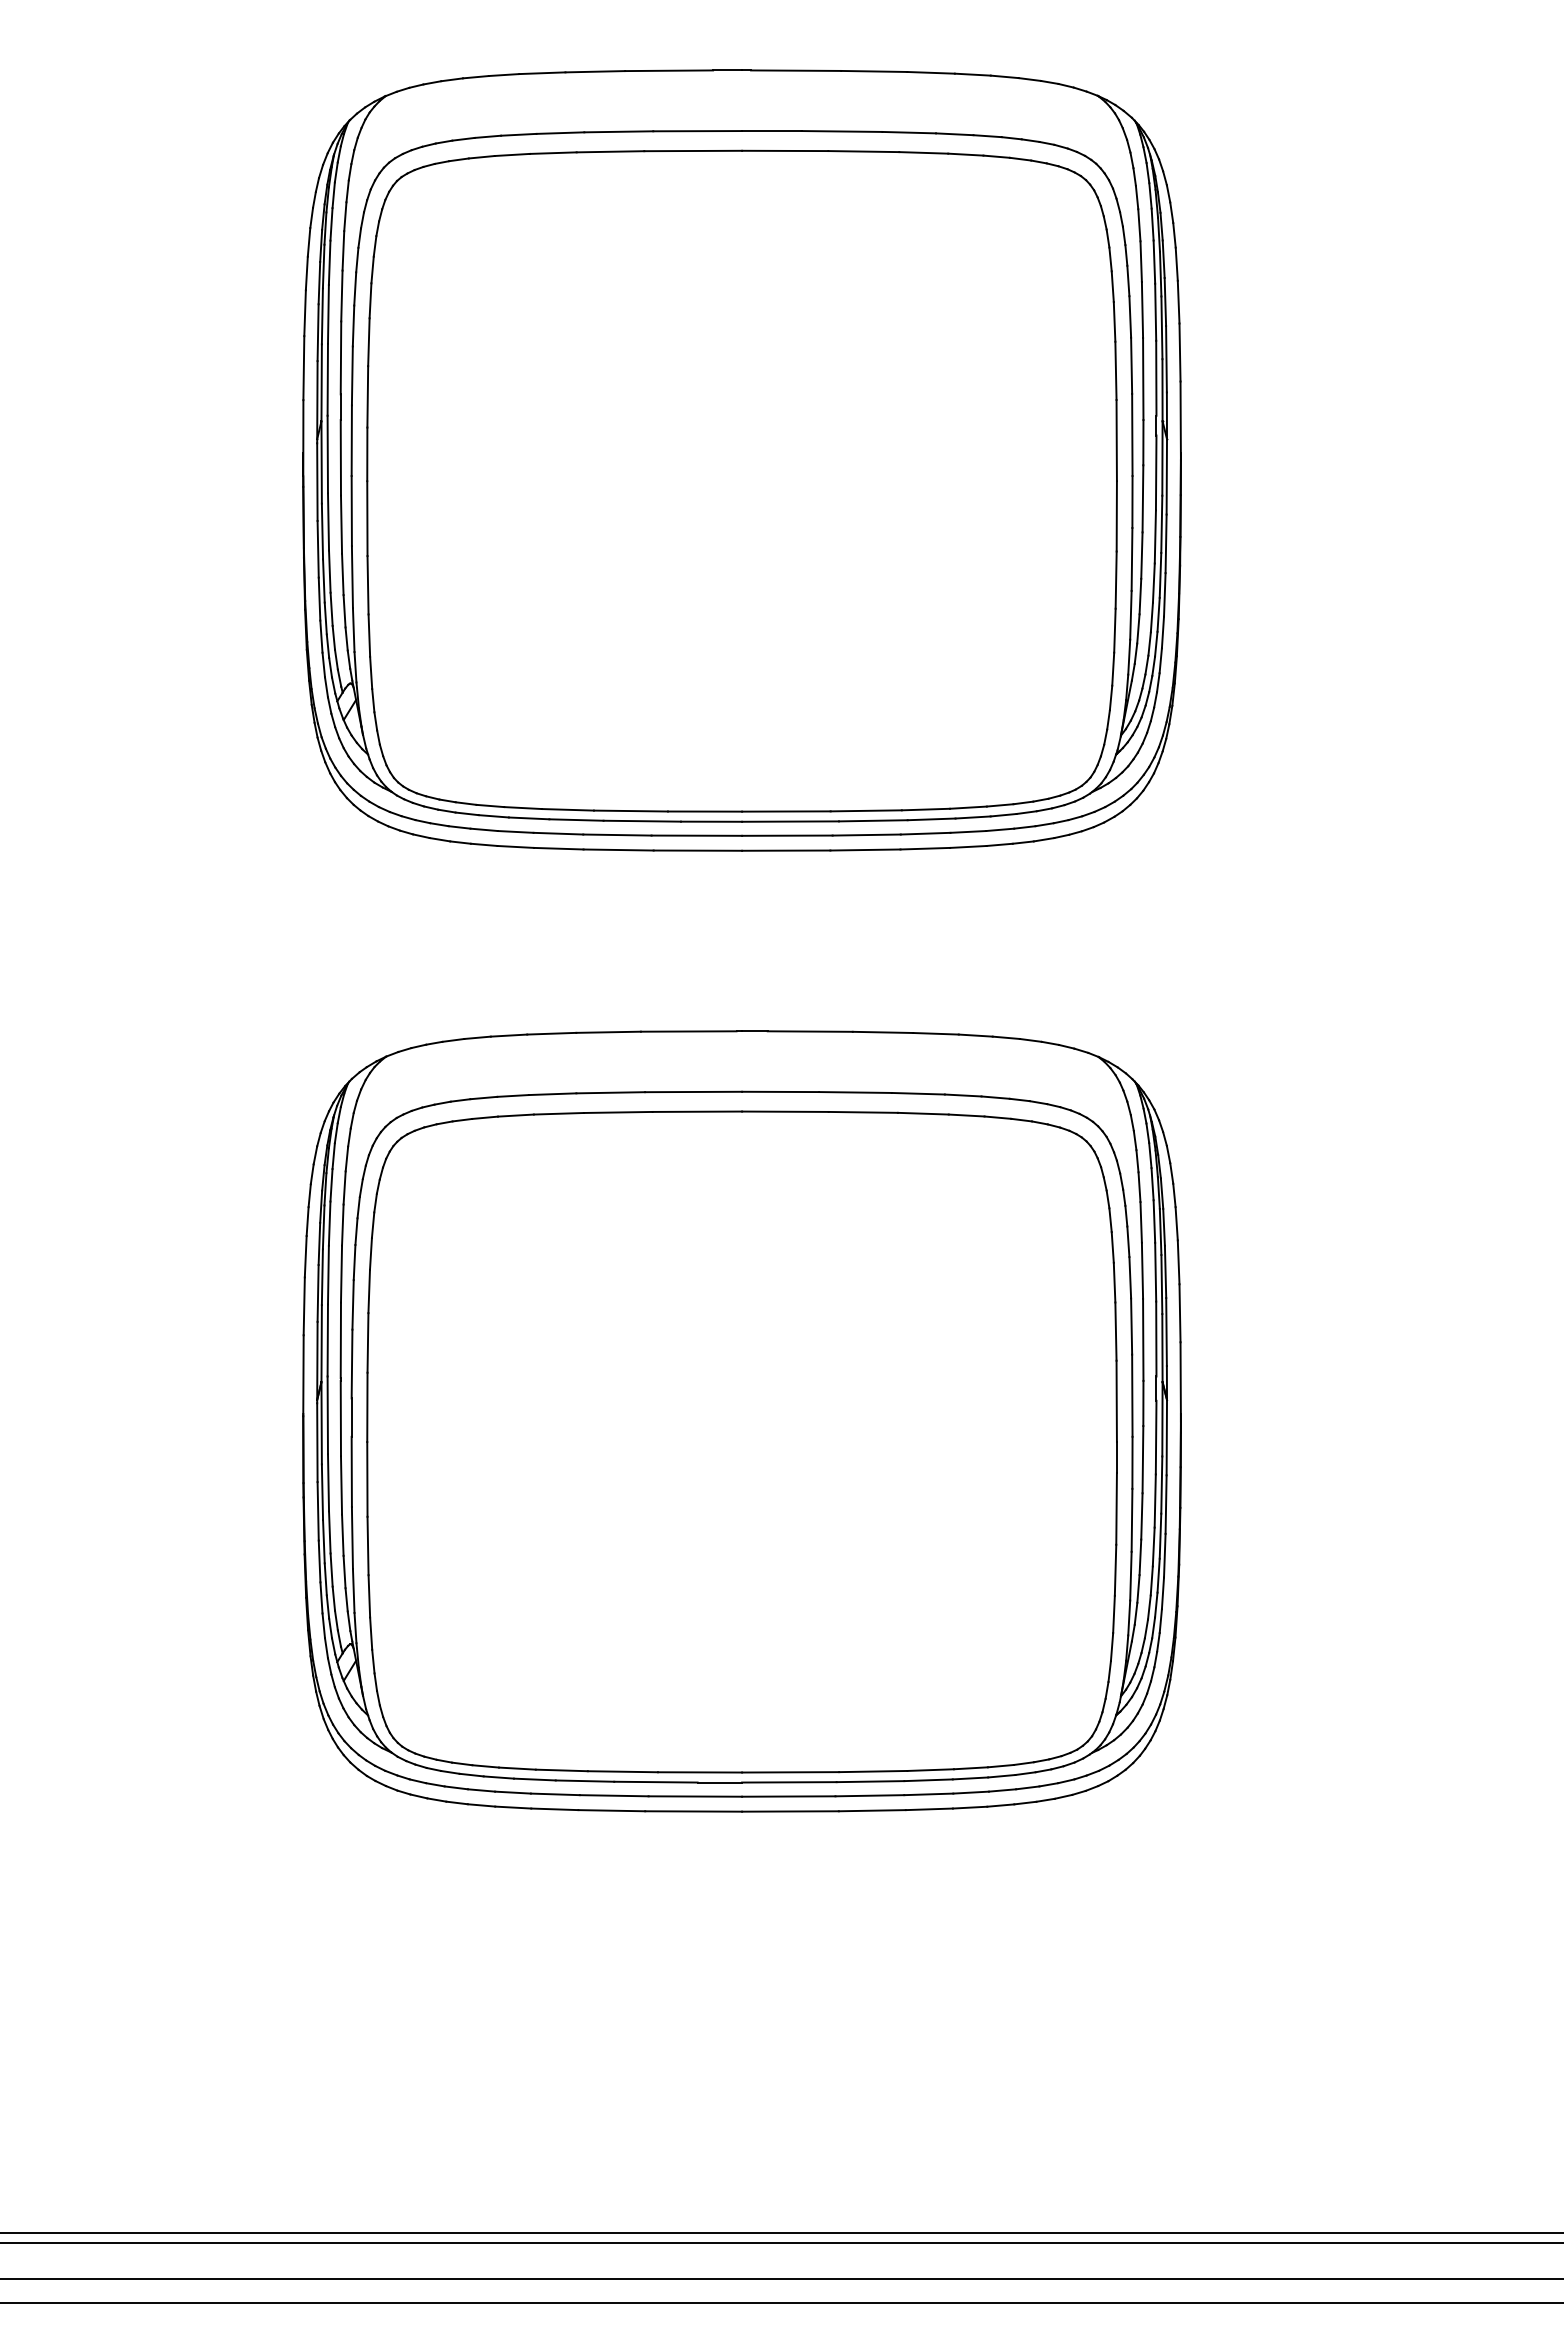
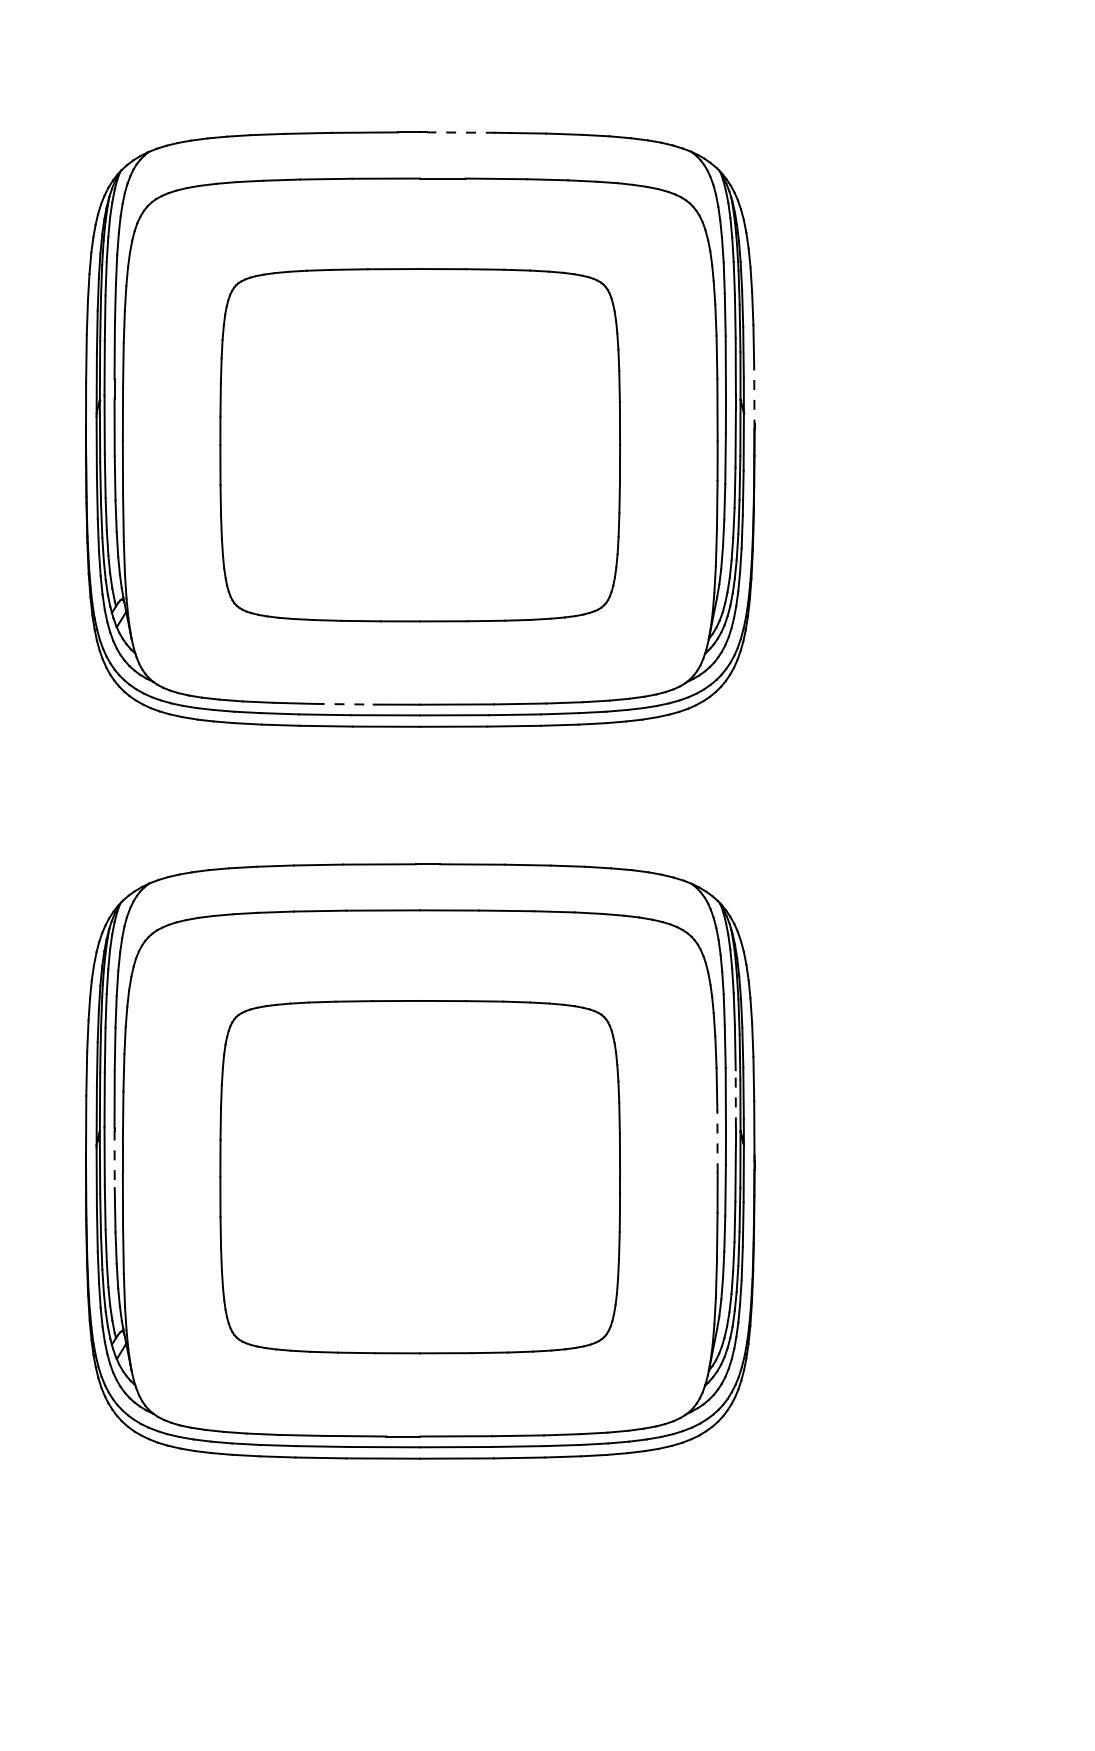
line: (795, 70) -> (460, 132), solid -> dashed
line: (1180, 421) -> (754, 399), solid -> dashed
part: (741, 480) -> (419, 444), size x0.7
line: (642, 821) -> (344, 704), solid -> dashed
line: (1156, 1338) -> (735, 1098), solid -> dashed
line: (1132, 1395) -> (717, 1141), solid -> dashed
line: (340, 1418) -> (114, 1159), solid -> dashed
part: (741, 1441) -> (419, 1176), size x0.7

